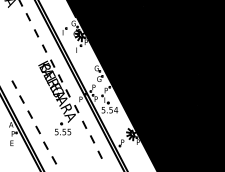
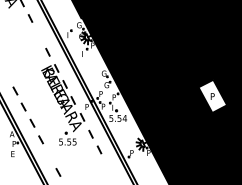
line: (36, 33) -> (39, 36), removed
fill: (197, 89) -> (212, 96), removed
line: (45, 145) -> (48, 156), removed
line: (99, 154) -> (107, 166), removed

